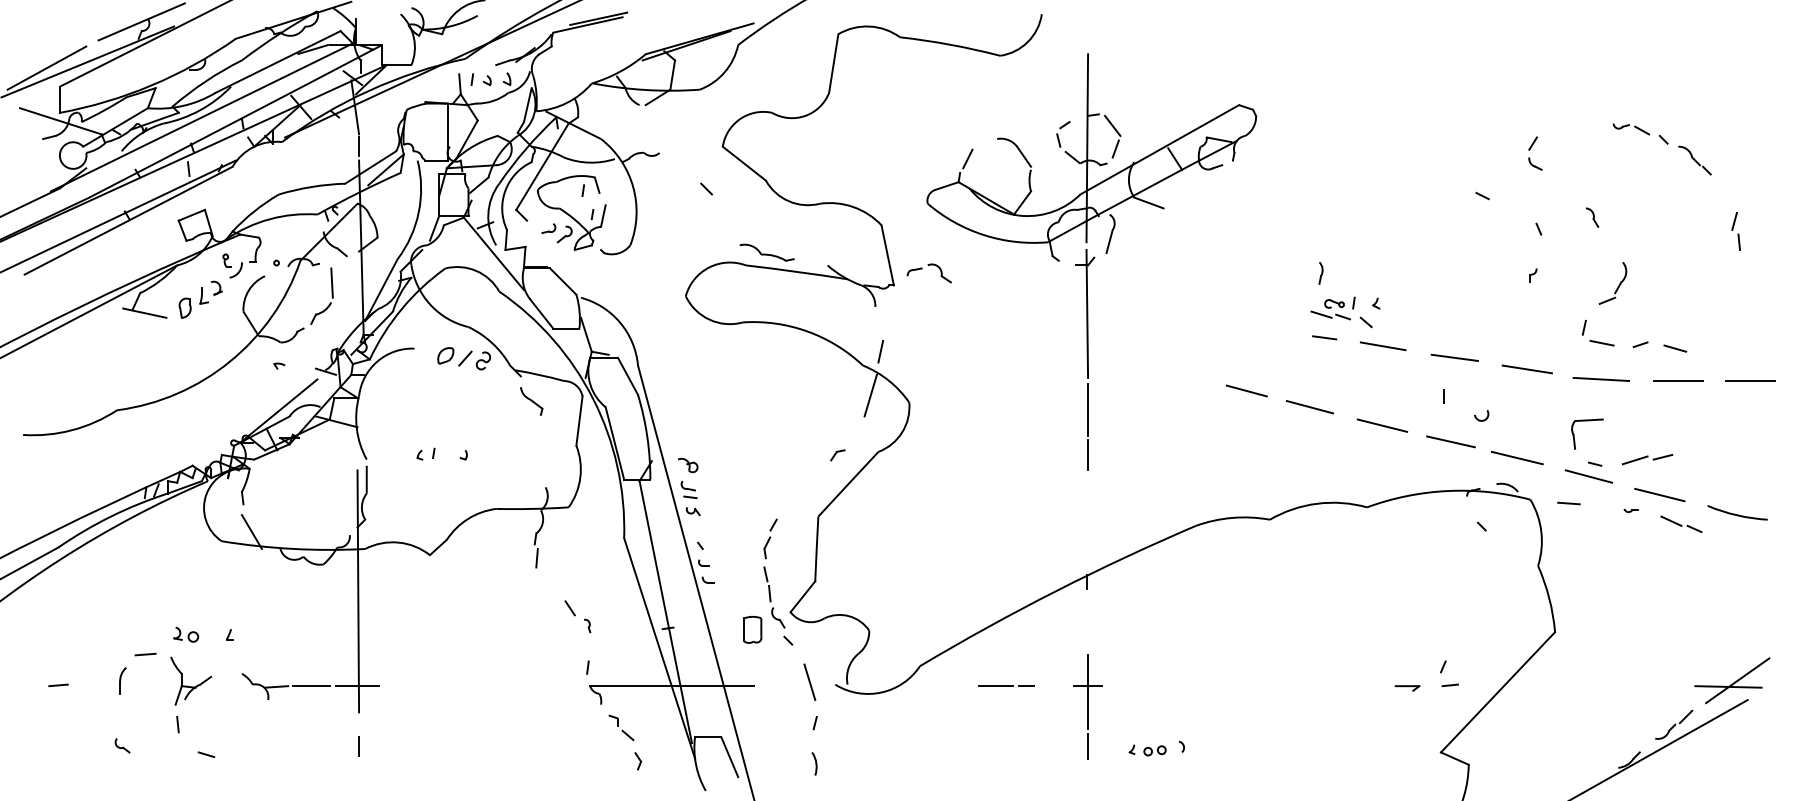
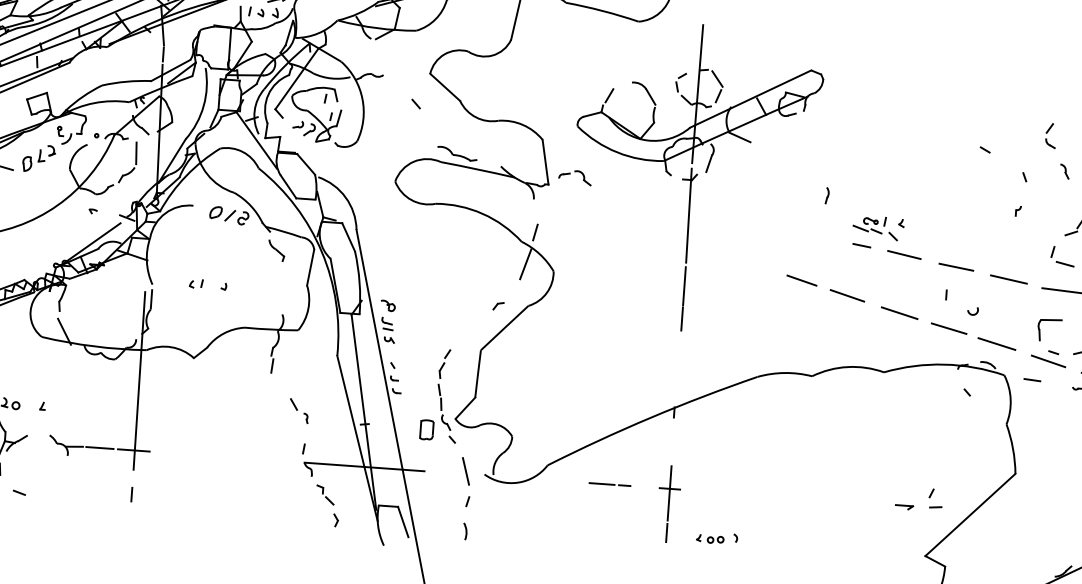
part: (1531, 148) -> (1048, 131), moved
part: (1320, 273) -> (826, 195), moved

